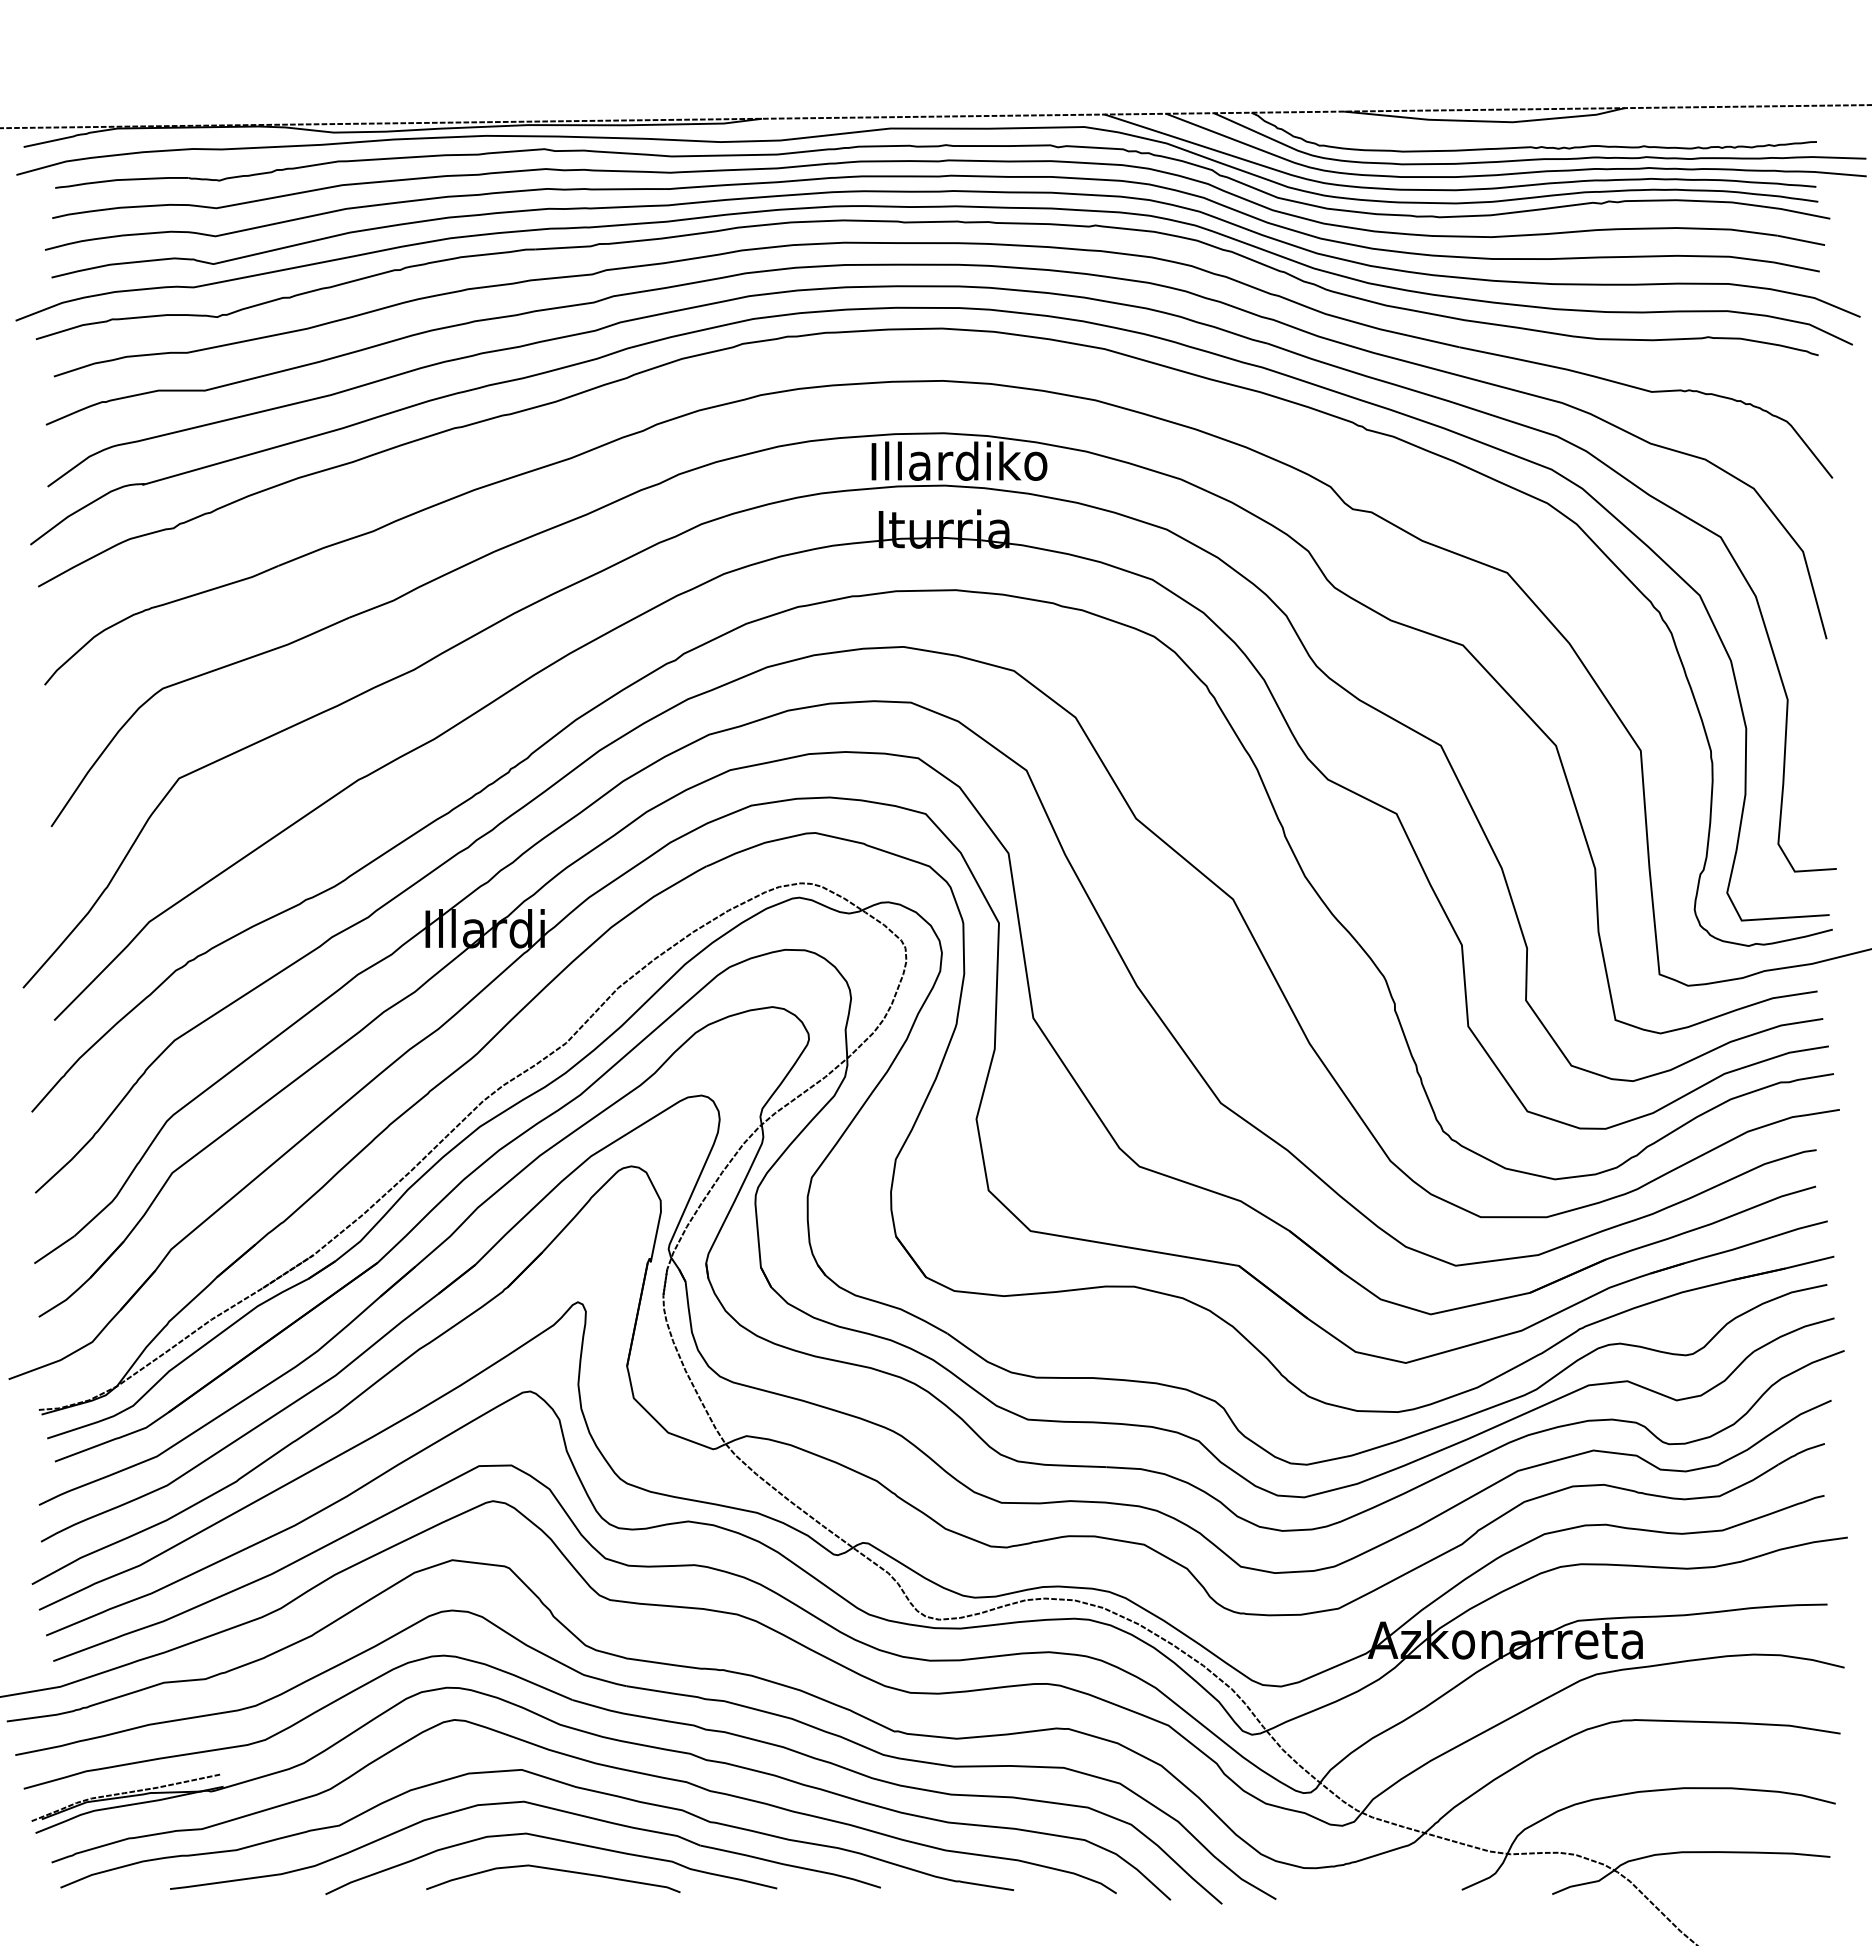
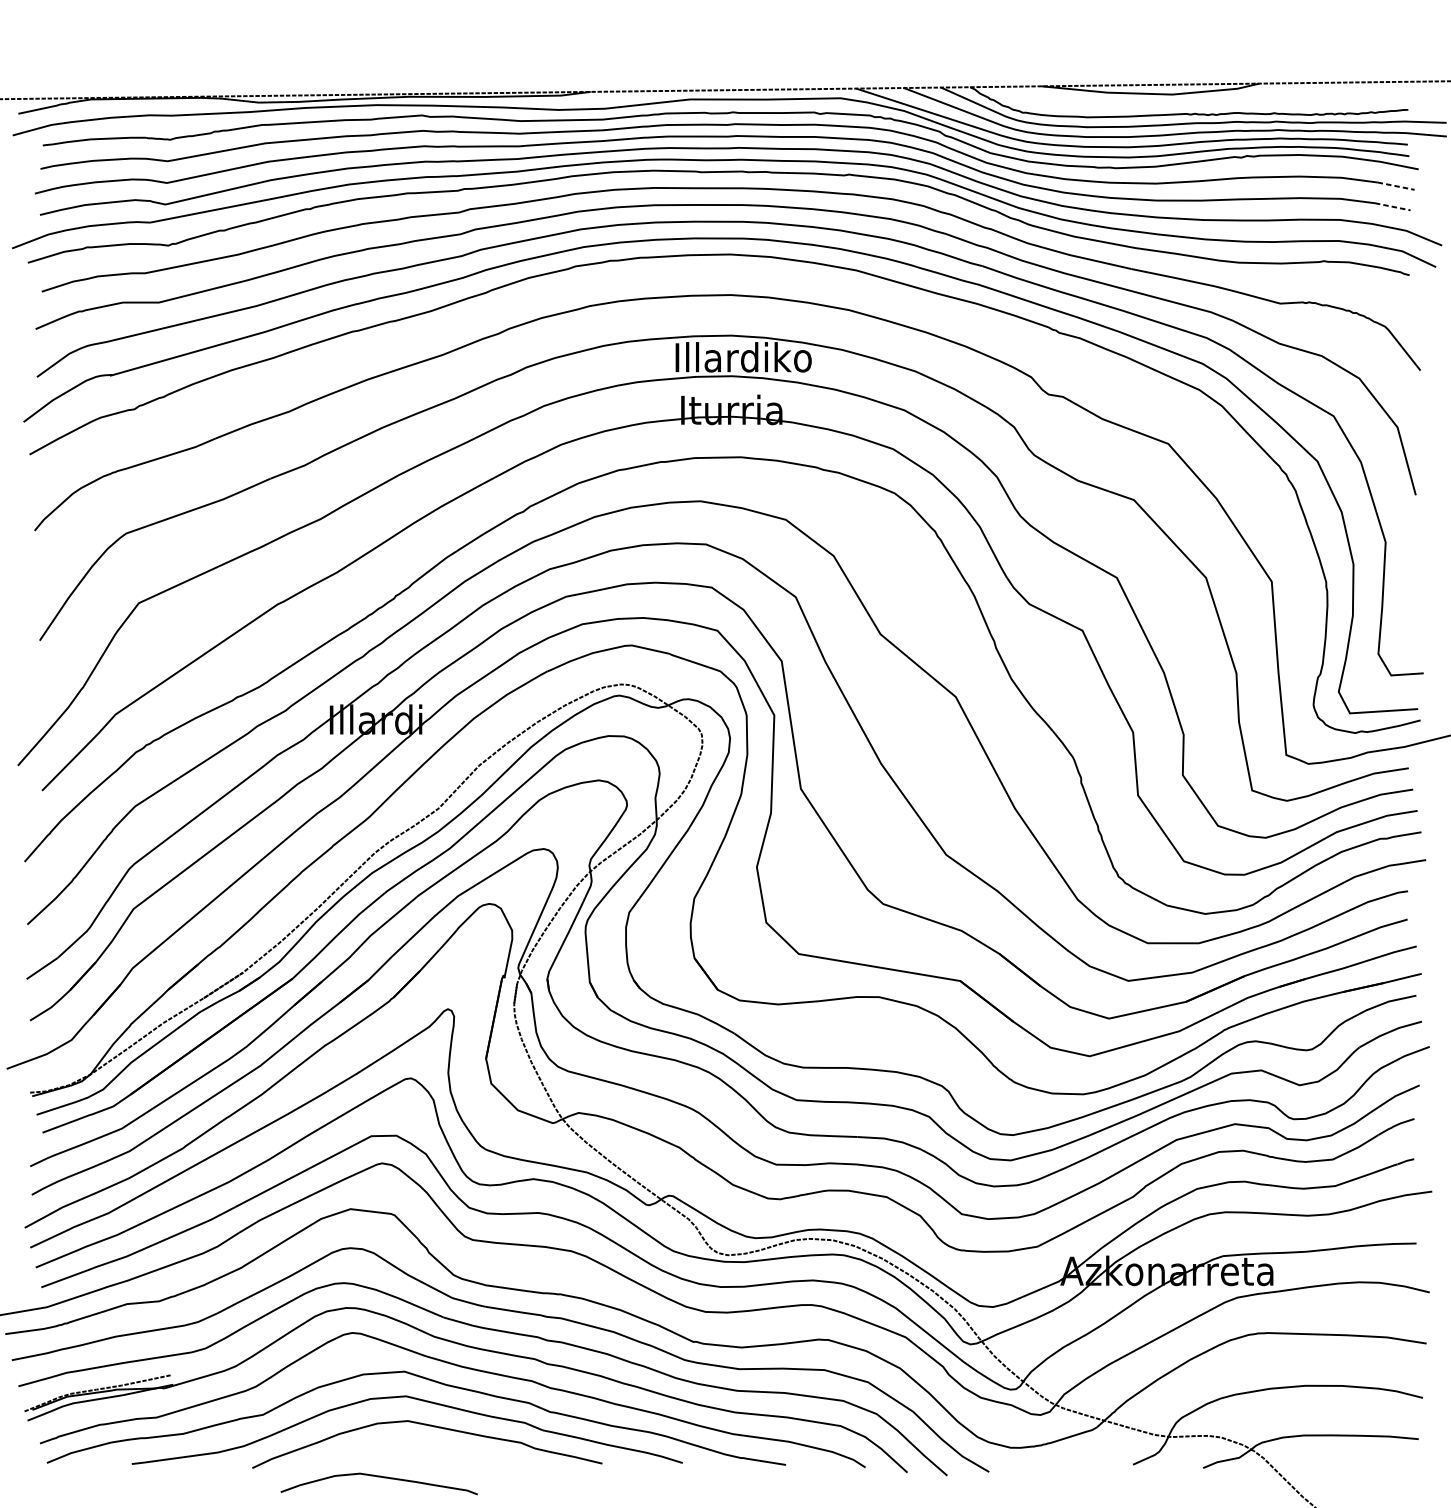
line: (1801, 240) -> (1396, 186), solid -> dashed
line: (1797, 267) -> (1393, 207), solid -> dashed
curve: (553, 1870) -> (379, 1477), moved

